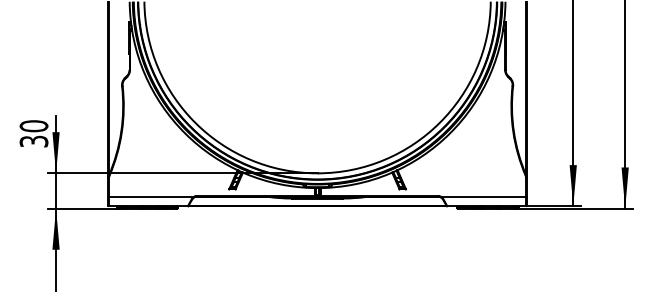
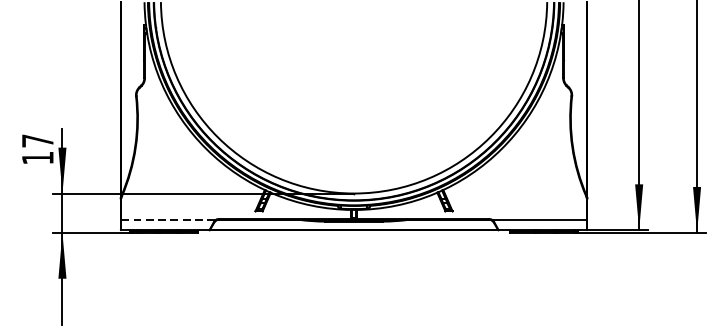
text: (33, 133) -> (37, 149), 30 -> 17
line: (151, 196) -> (168, 219), solid -> dashed

